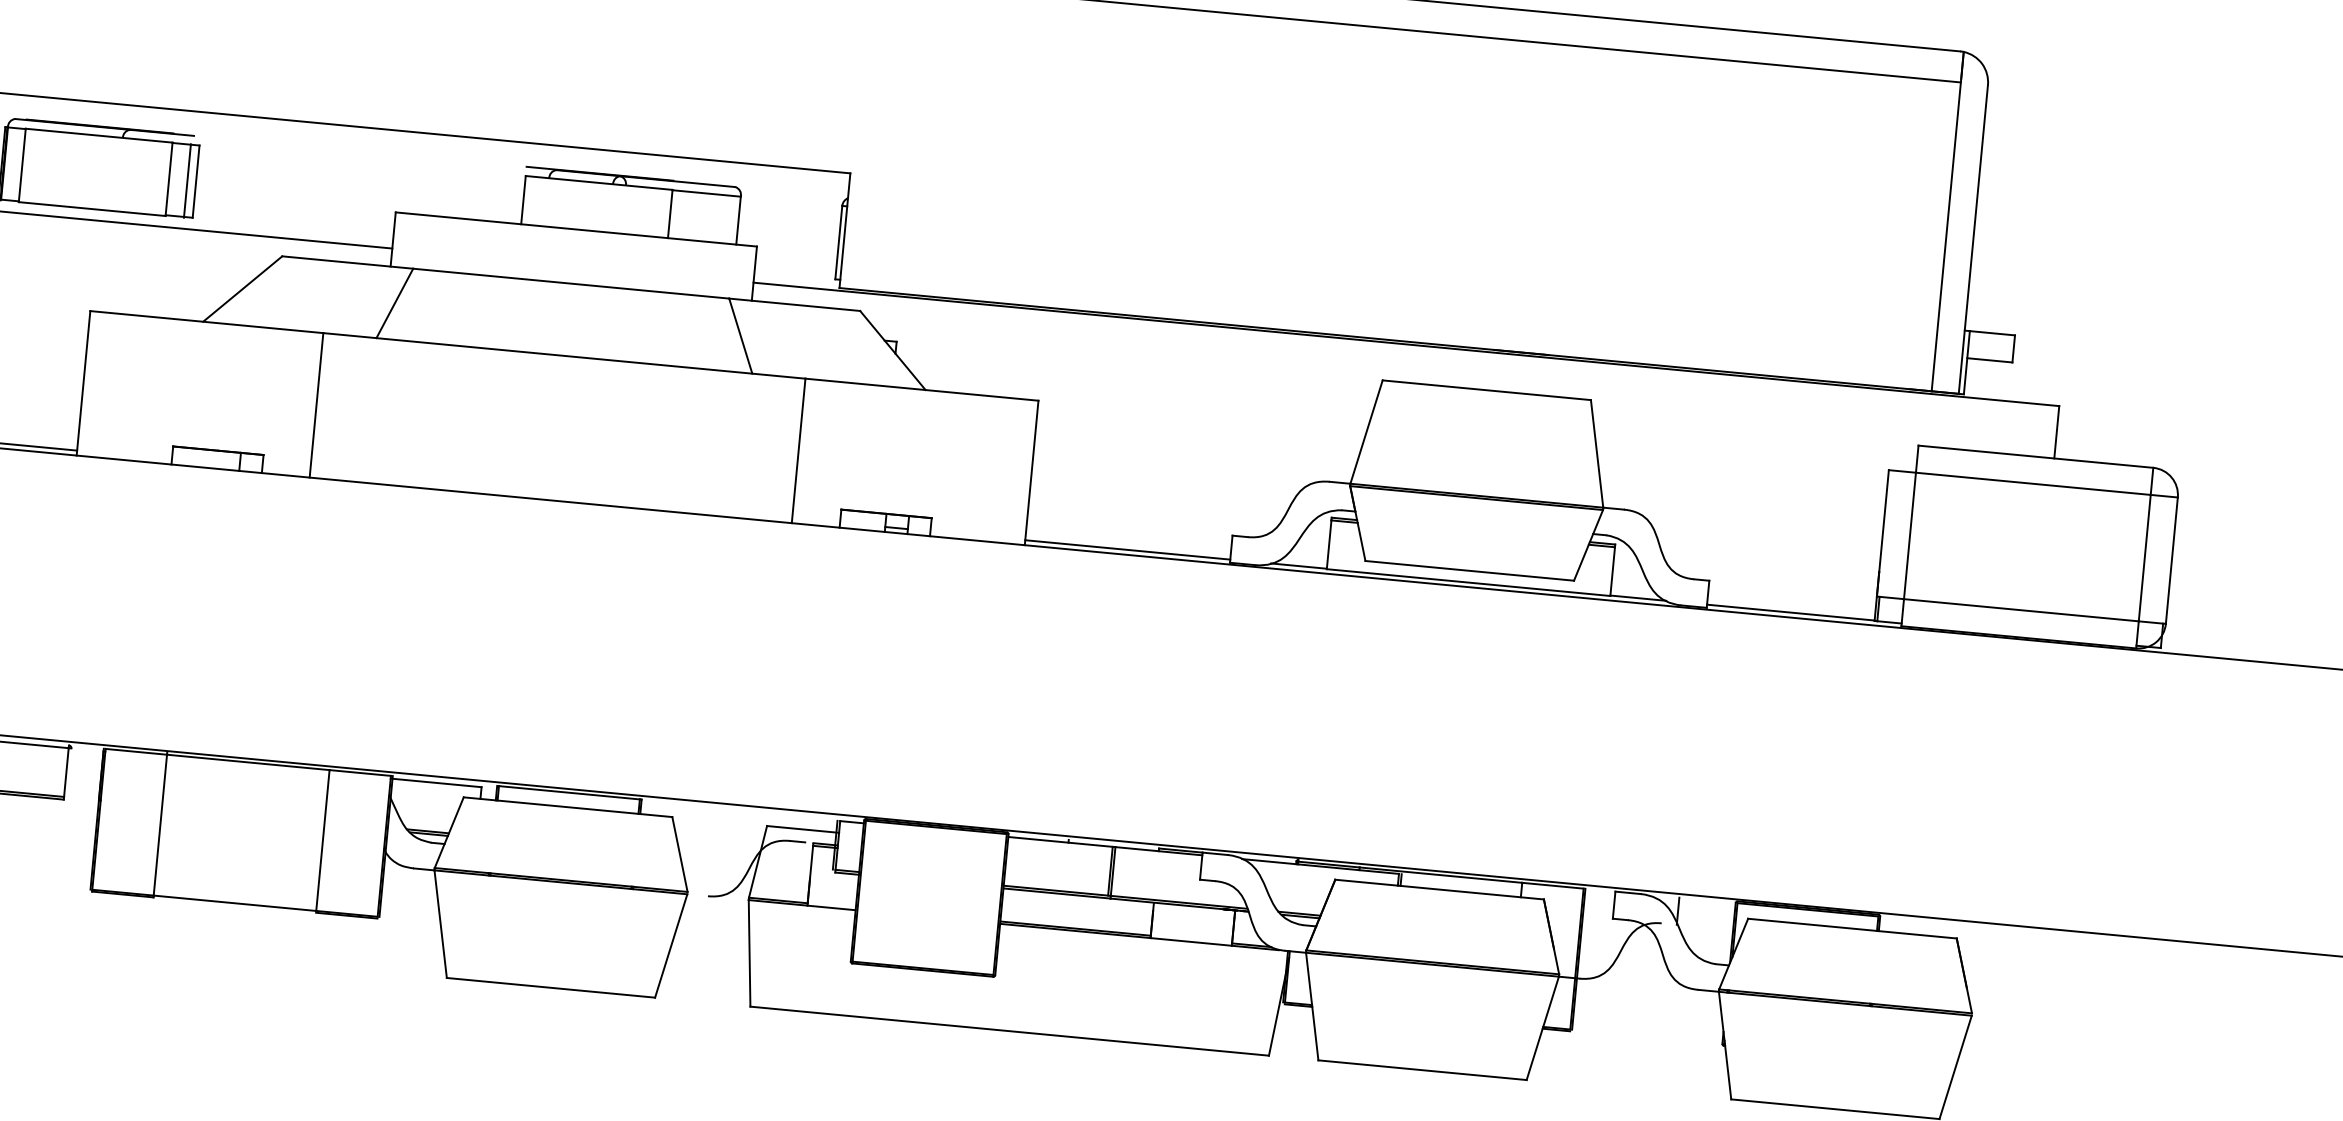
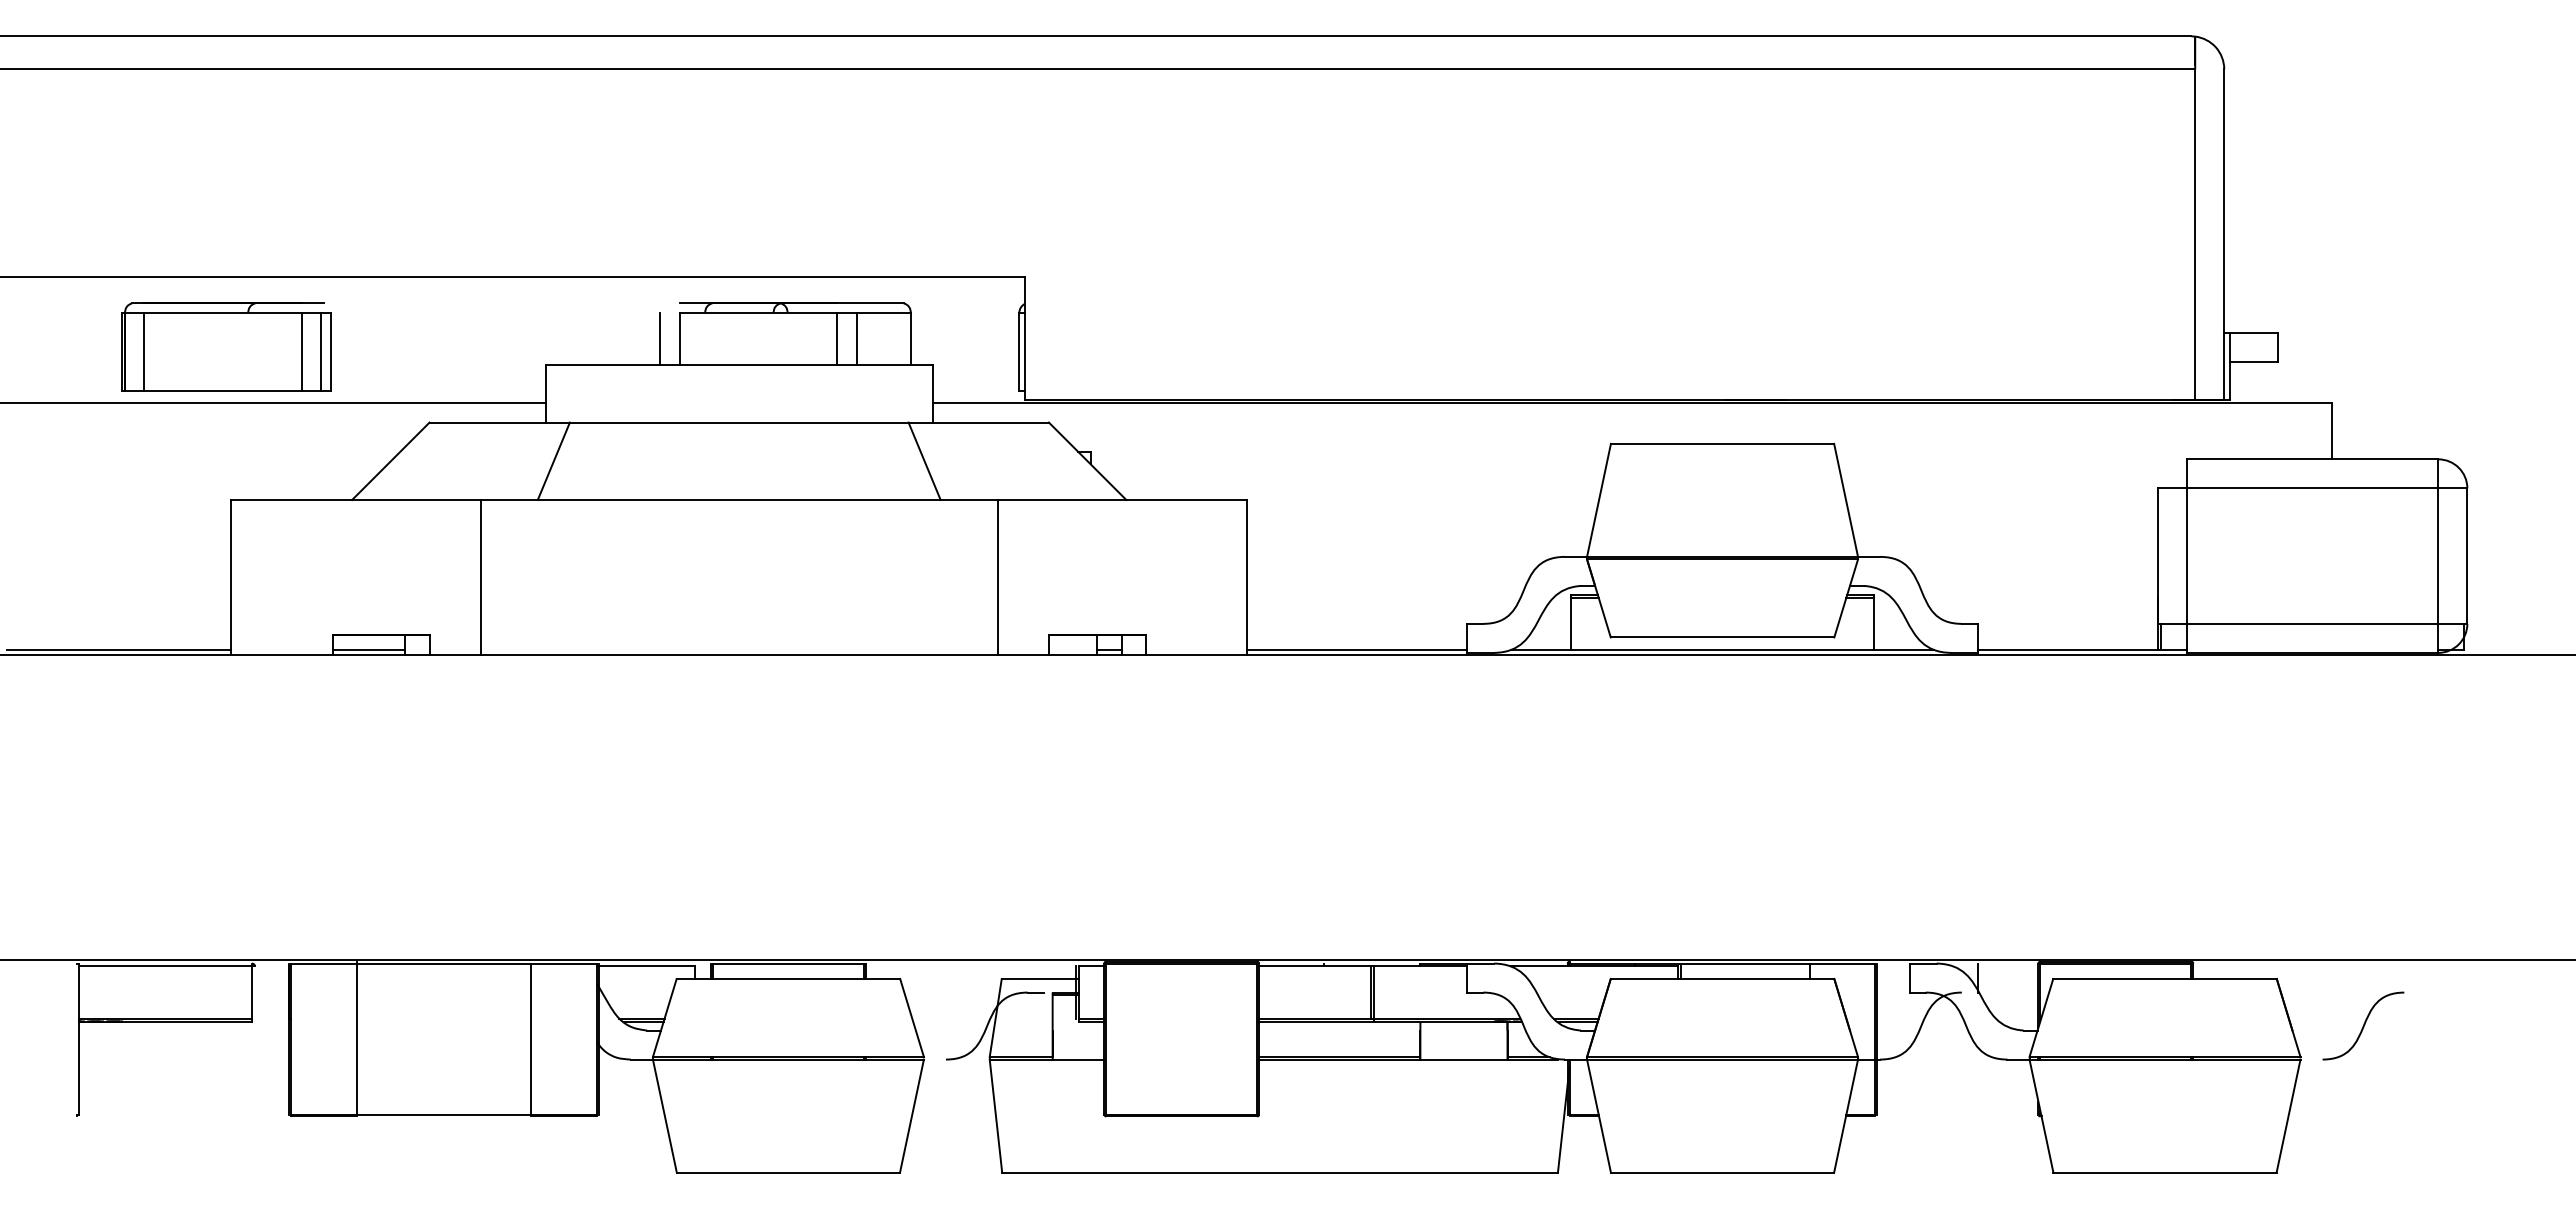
line: (505, 198) -> (660, 338), added
line: (688, 215) -> (857, 338), added
line: (205, 462) -> (368, 649), added
curve: (2033, 989) -> (2363, 1025), added

